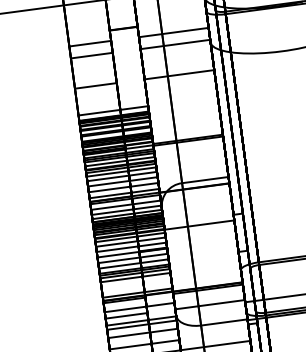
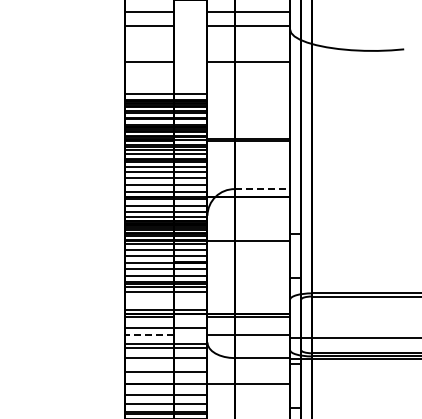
line: (205, 180) -> (262, 189), solid -> dashed
line: (126, 316) -> (149, 335), solid -> dashed

